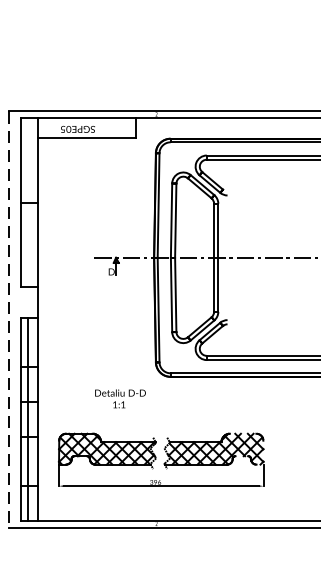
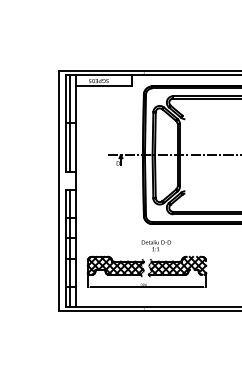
line: (27, 201) -> (69, 122), added
line: (9, 320) -> (59, 191), dashed -> solid
text: (120, 398) -> (156, 245), moved

